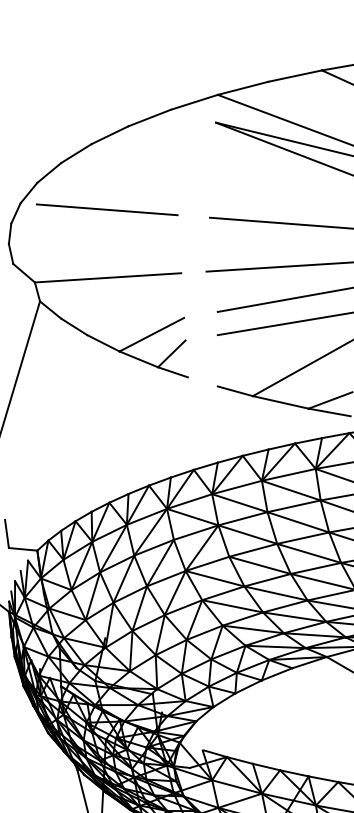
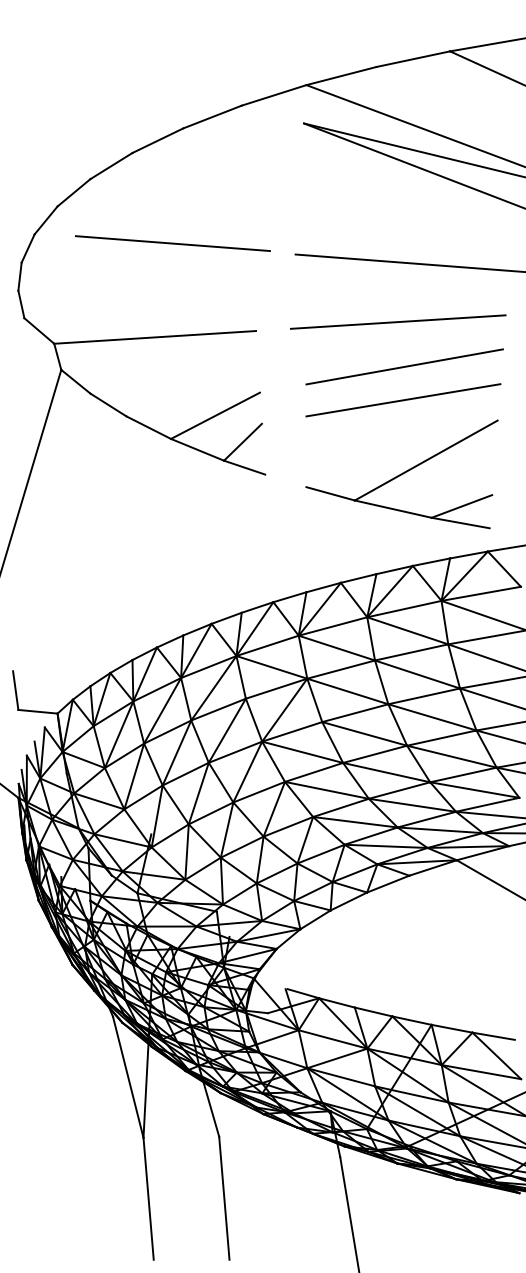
line: (106, 209) -> (172, 243), moved

